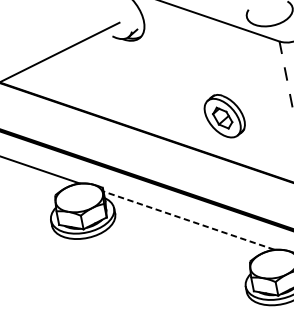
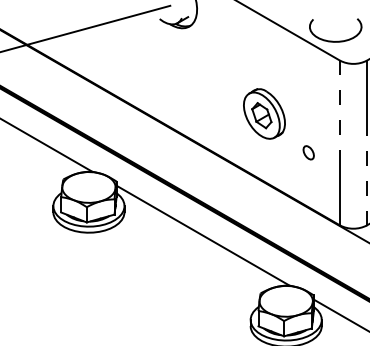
part: (224, 115) -> (264, 113), moved
part: (267, 128) -> (308, 152), added
line: (189, 220) -> (203, 235), dashed -> solid

